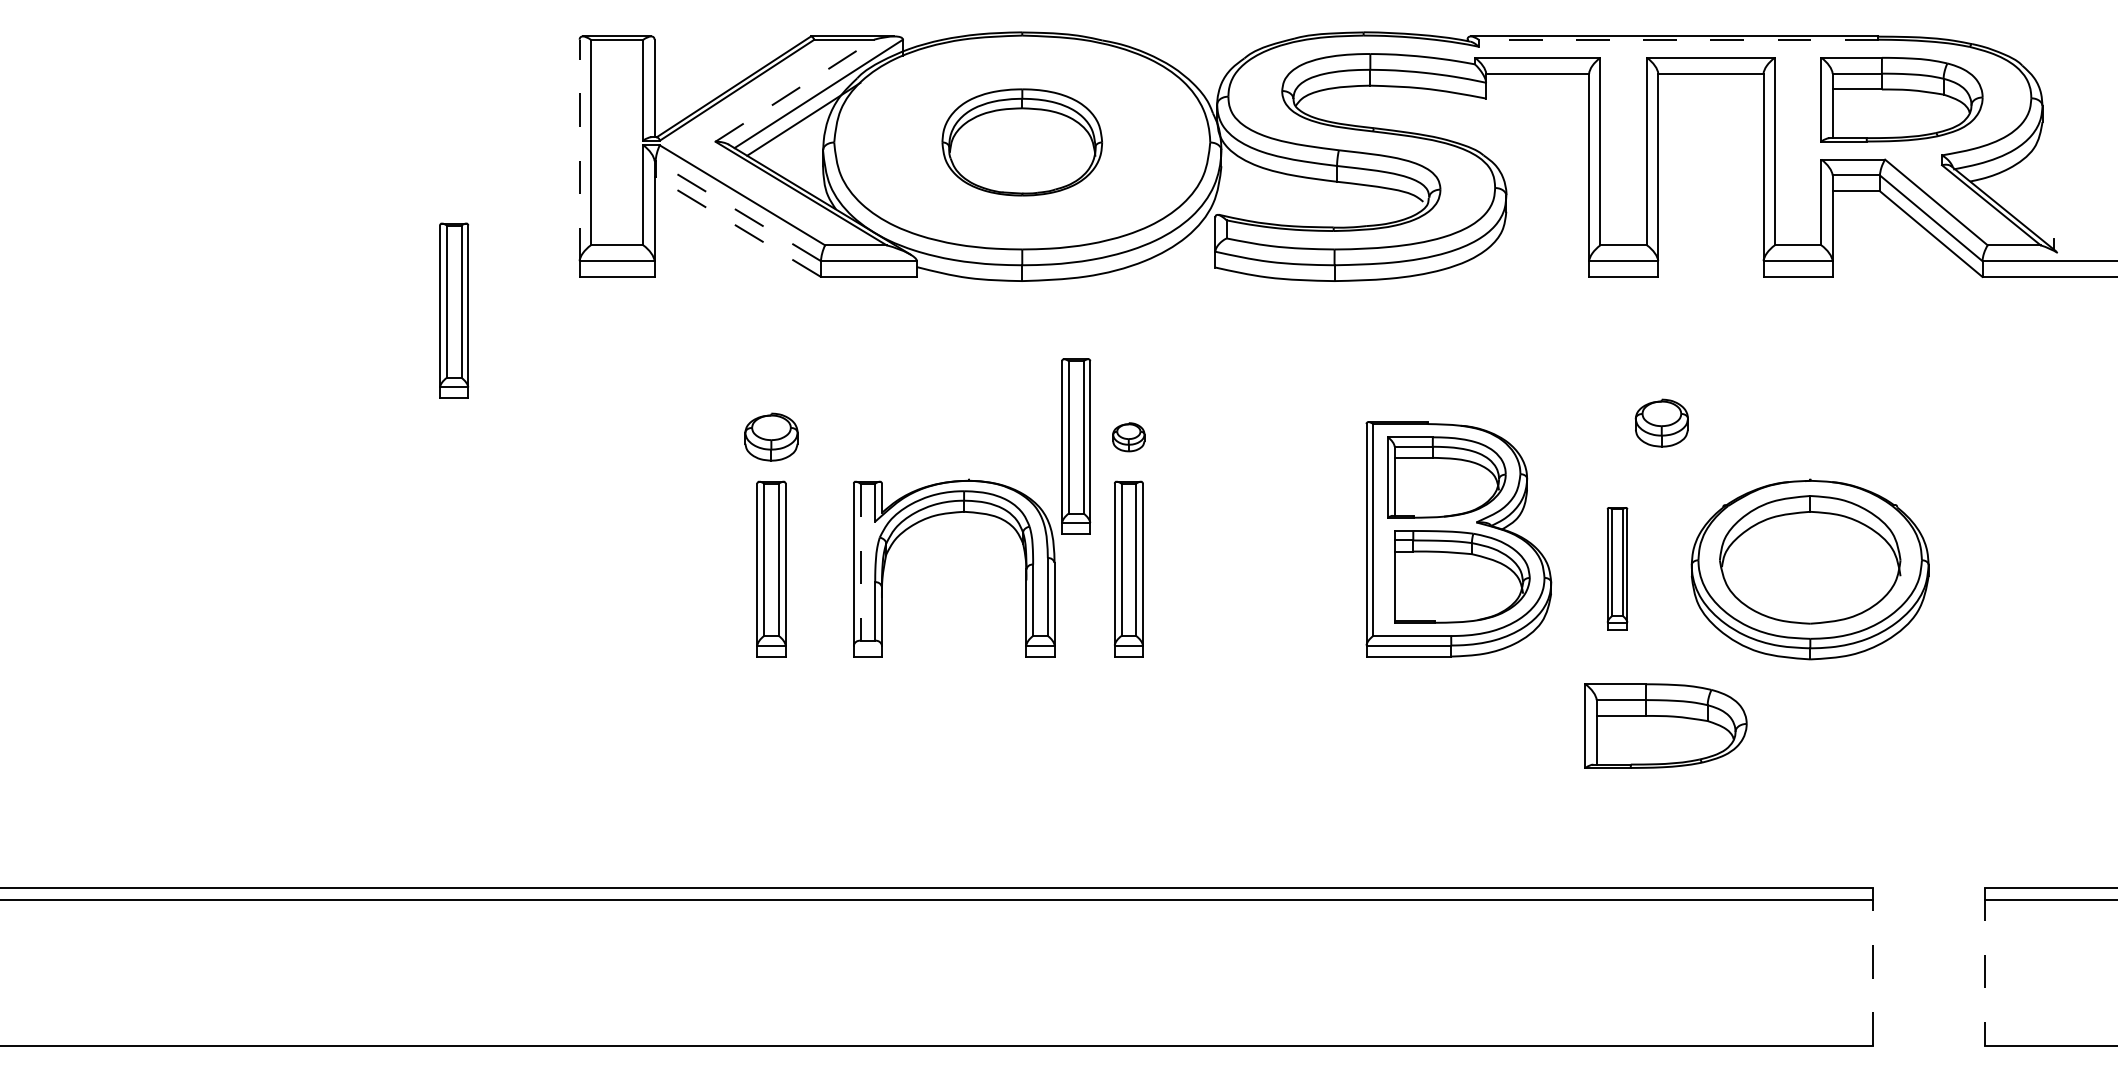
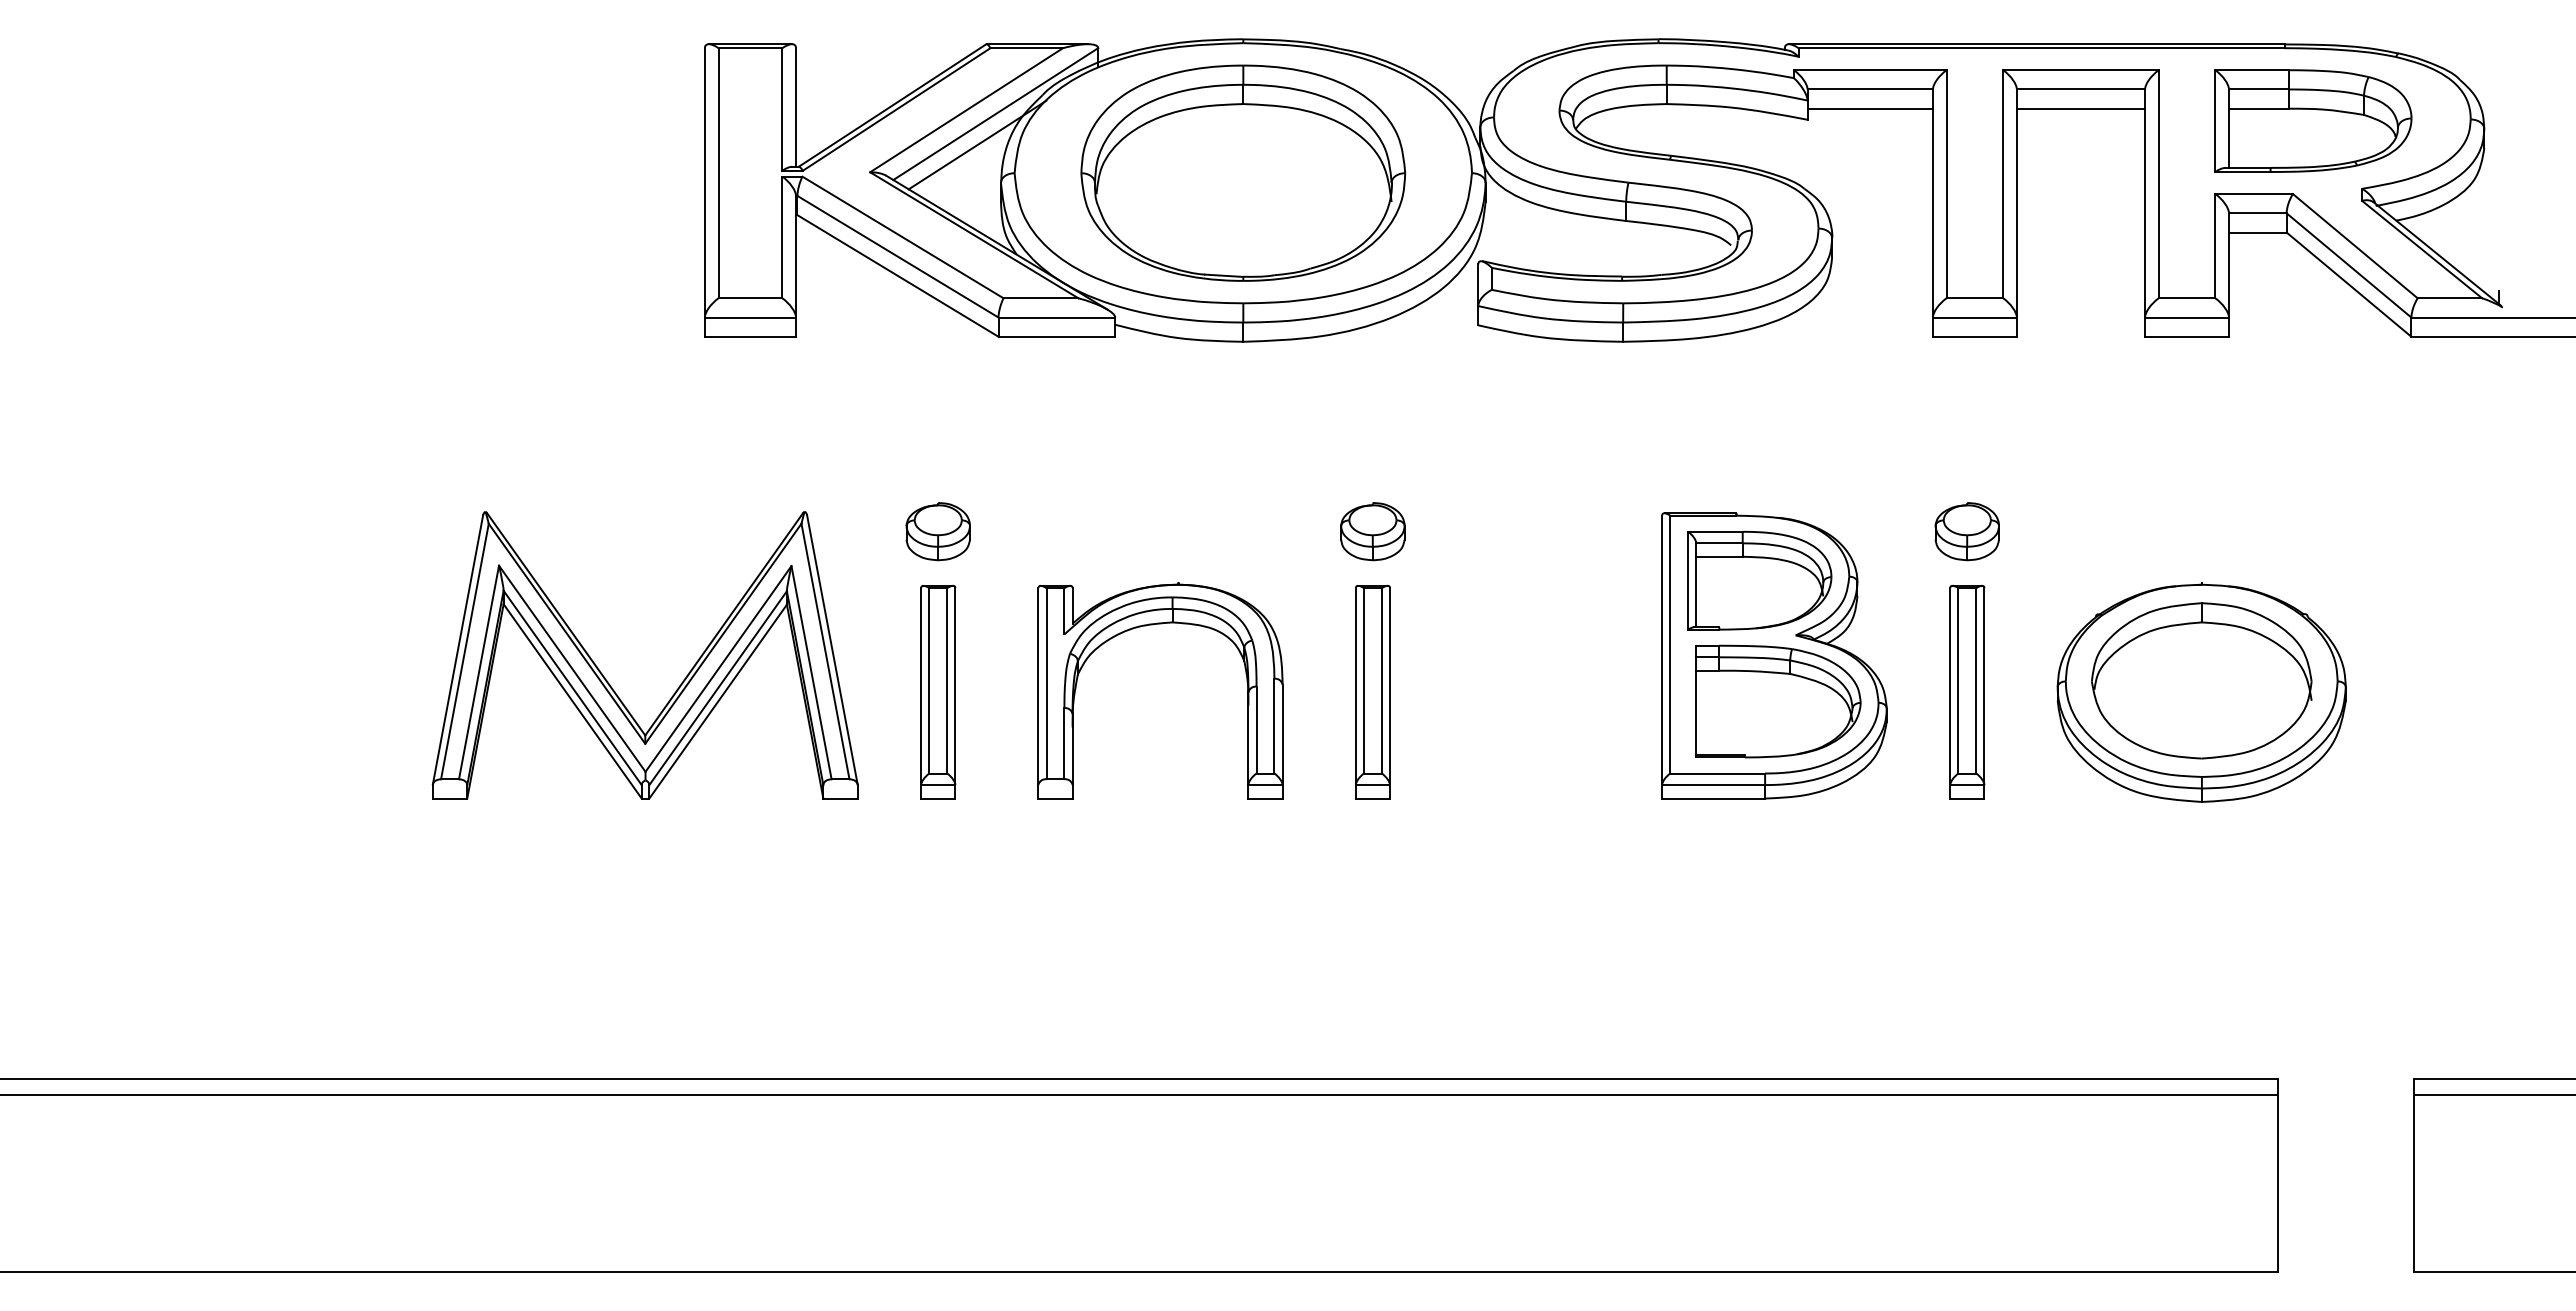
line: (1678, 39) -> (2041, 48), dashed -> solid
line: (1537, 89) -> (1869, 108), added
line: (1710, 89) -> (2080, 108), added
line: (794, 90) -> (966, 110), dashed -> solid
part: (1022, 141) -> (1243, 172), size x1.67
line: (579, 150) -> (704, 182), dashed -> solid
line: (737, 210) -> (897, 256), dashed -> solid
line: (737, 226) -> (897, 275), dashed -> solid
part: (454, 311) -> (552, 378), removed
part: (1661, 423) -> (1966, 531), moved
part: (1128, 437) -> (1372, 531), size x1.67
part: (1075, 446) -> (1308, 542), removed
part: (499, 559) -> (607, 680), added
line: (860, 562) -> (1046, 683), dashed -> solid
part: (1617, 568) -> (1967, 691), size x1.43
part: (1666, 725) -> (2026, 882), removed
line: (1872, 966) -> (2277, 1175), dashed -> solid
line: (1985, 967) -> (2414, 1176), dashed -> solid

